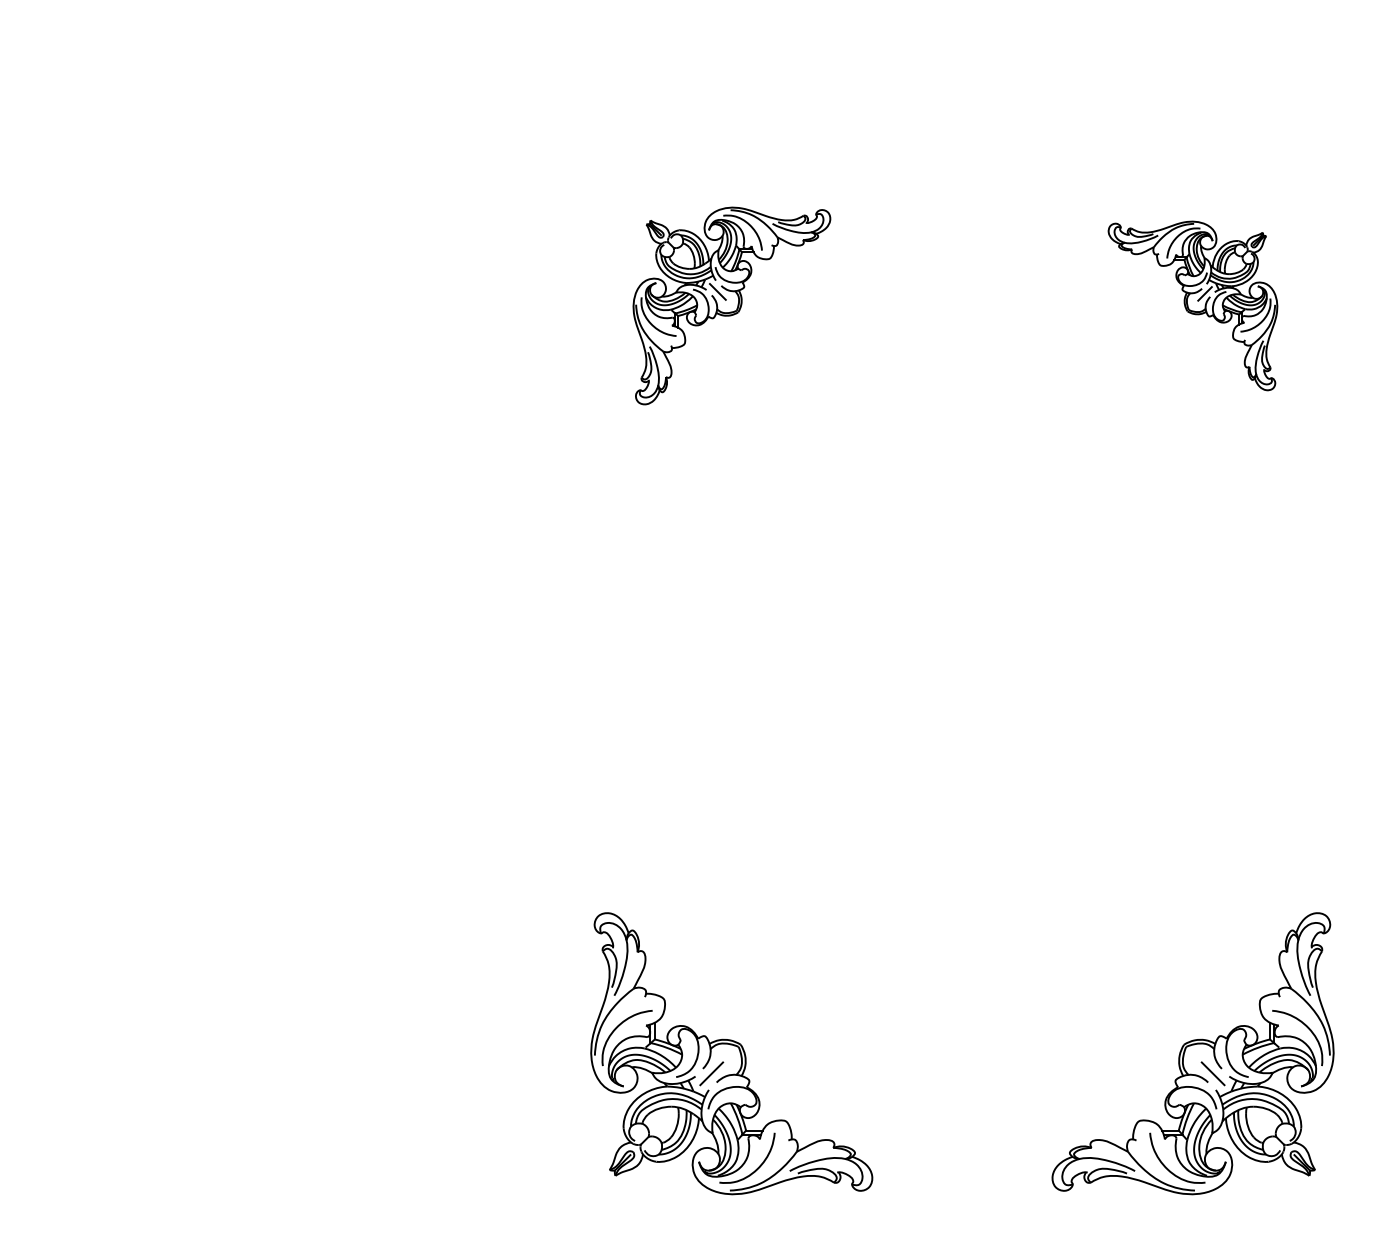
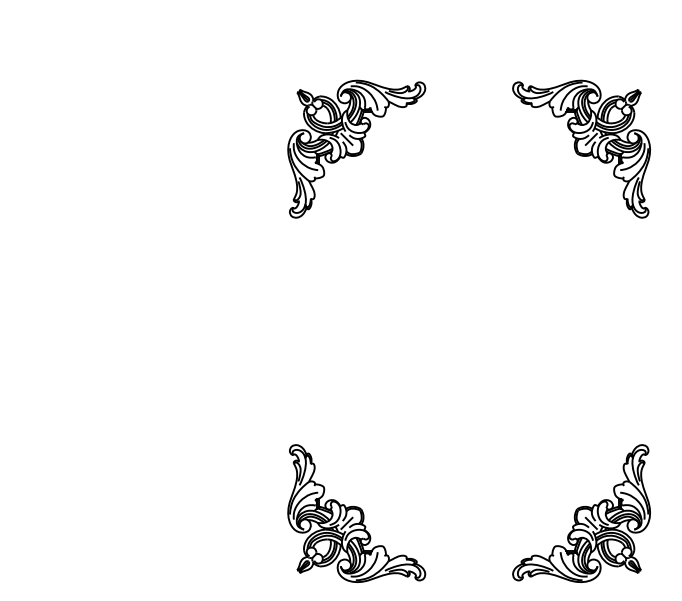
part: (731, 304) -> (356, 148), size x1.43
part: (1192, 304) -> (581, 148), size x1.67

